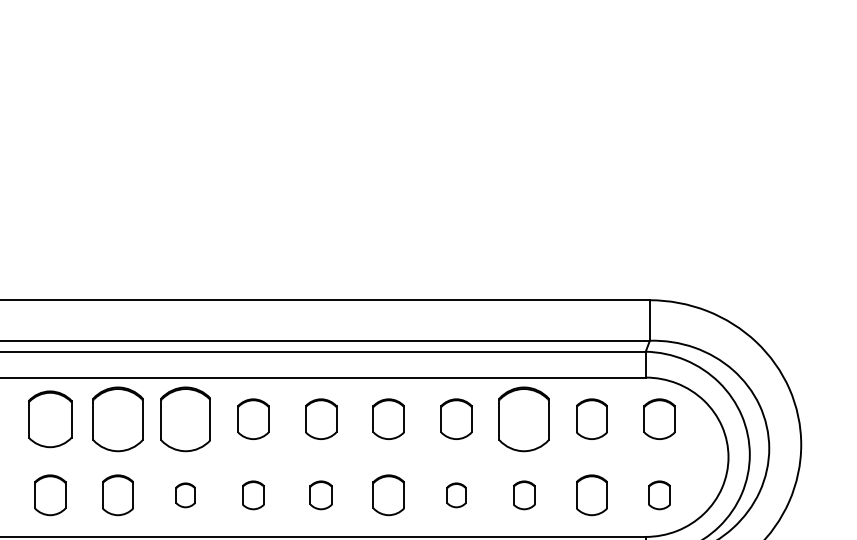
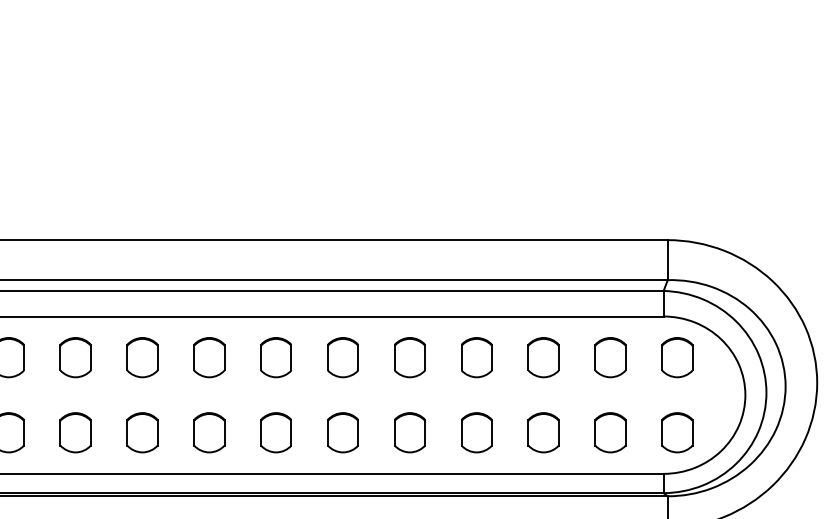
part: (50, 418) -> (75, 356), size x0.71
part: (117, 418) -> (142, 356), size x0.62
part: (185, 418) -> (209, 356), size x0.62
part: (524, 418) -> (543, 356), size x0.62
part: (185, 495) -> (209, 432), size x1.67
part: (253, 495) -> (276, 432), size x1.43
part: (321, 495) -> (343, 432), size x1.43
part: (456, 495) -> (476, 432), size x1.67
part: (524, 495) -> (543, 432), size x1.43
part: (659, 495) -> (677, 432), size x1.43

